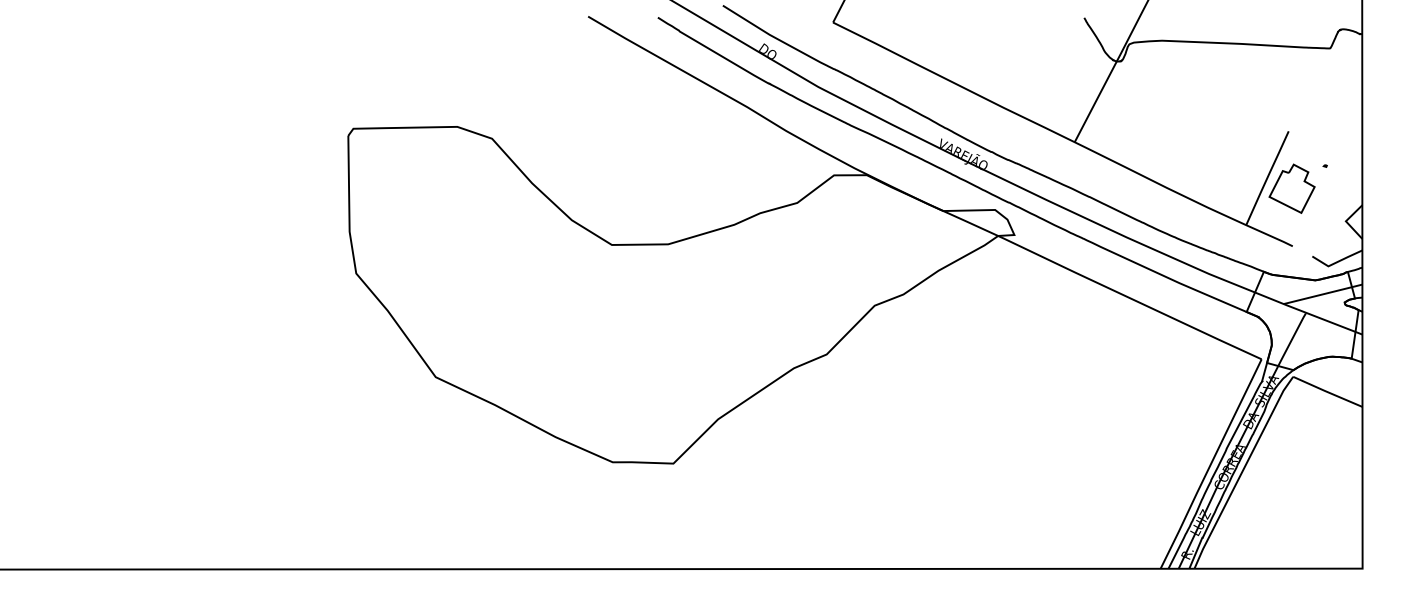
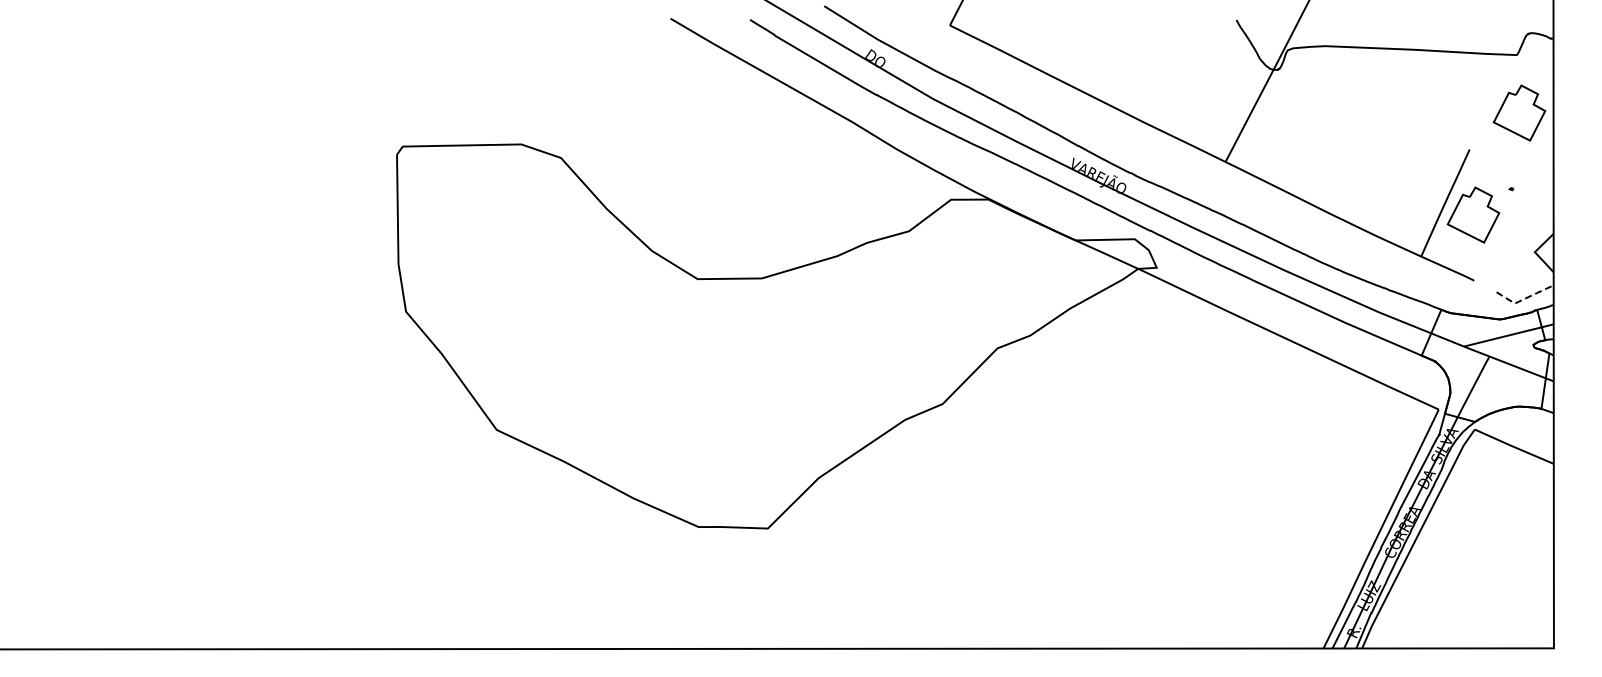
part: (1332, 98) -> (1519, 112), added
line: (1336, 261) -> (1524, 298), solid -> dashed

